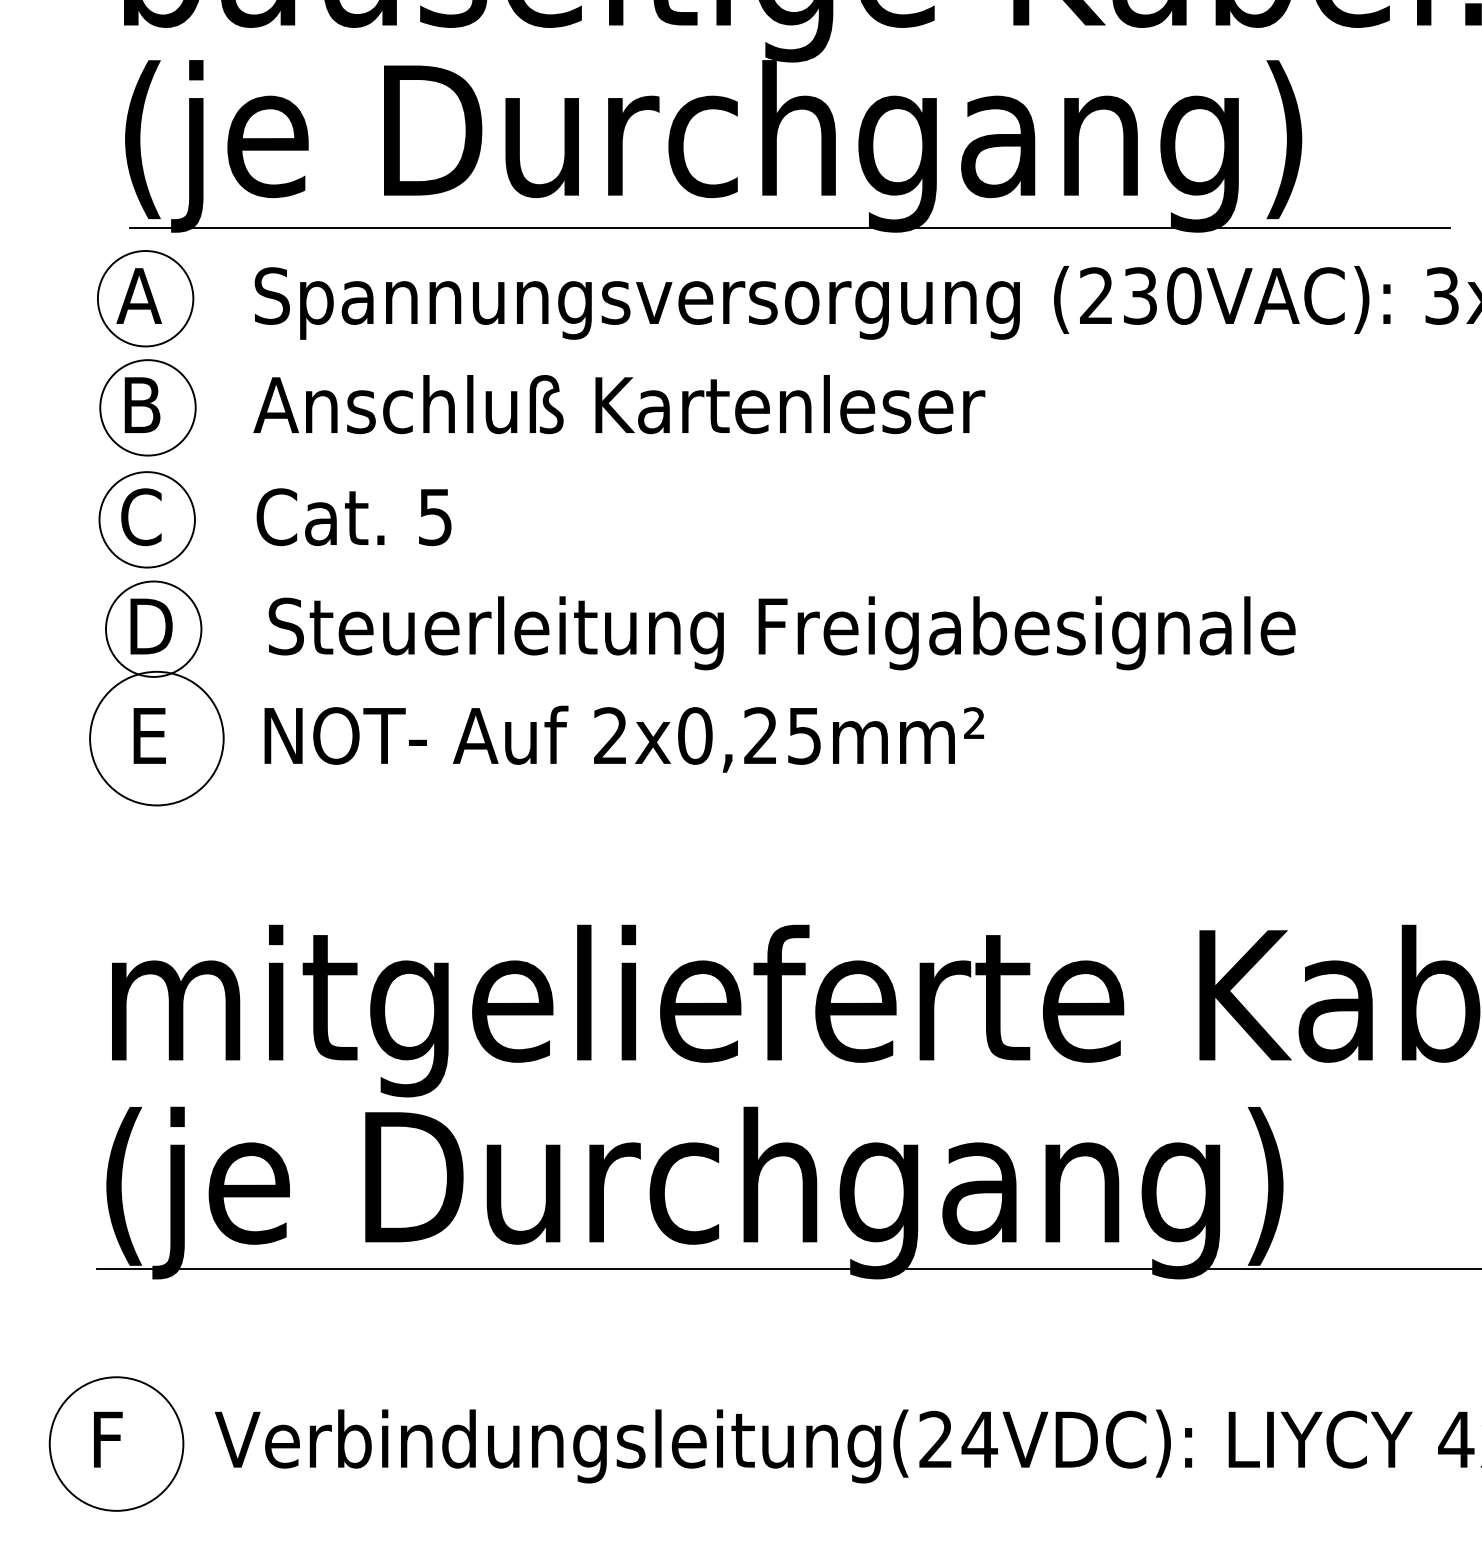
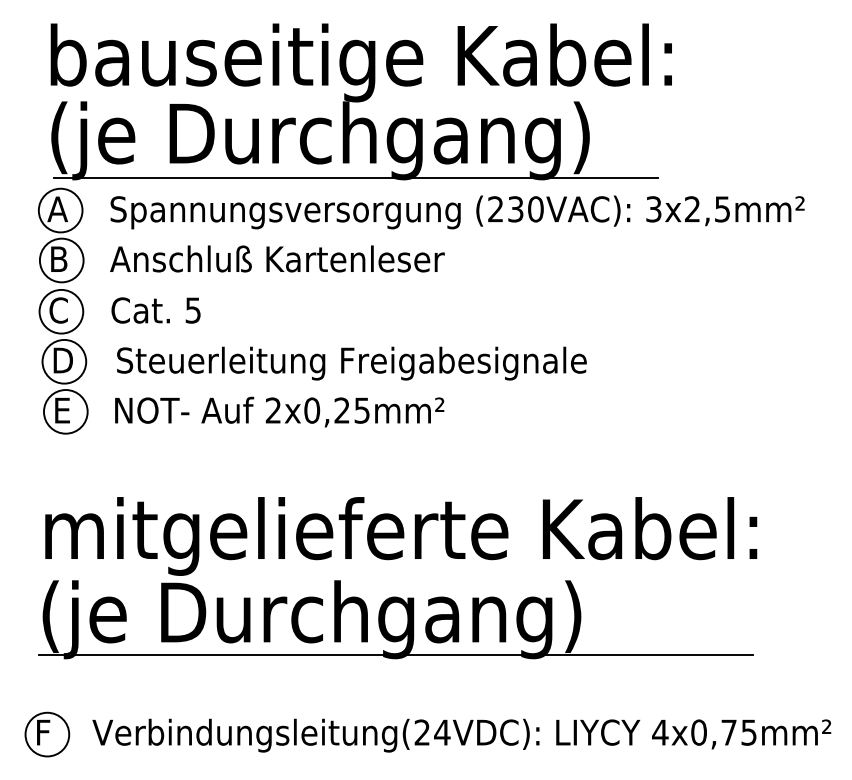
circle: (156, 737) -> (65, 411), size x0.71
circle: (116, 1443) -> (47, 734), size x0.71

